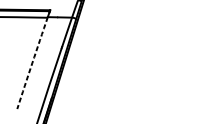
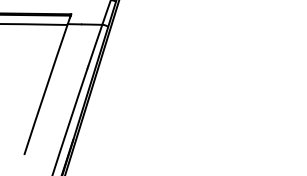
arc: (32, 63) -> (45, 89), dashed -> solid

